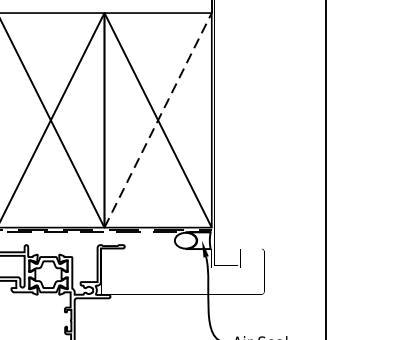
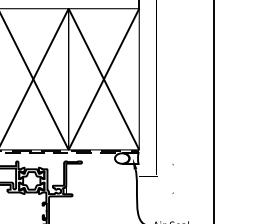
line: (157, 120) -> (103, 79), dashed -> solid

